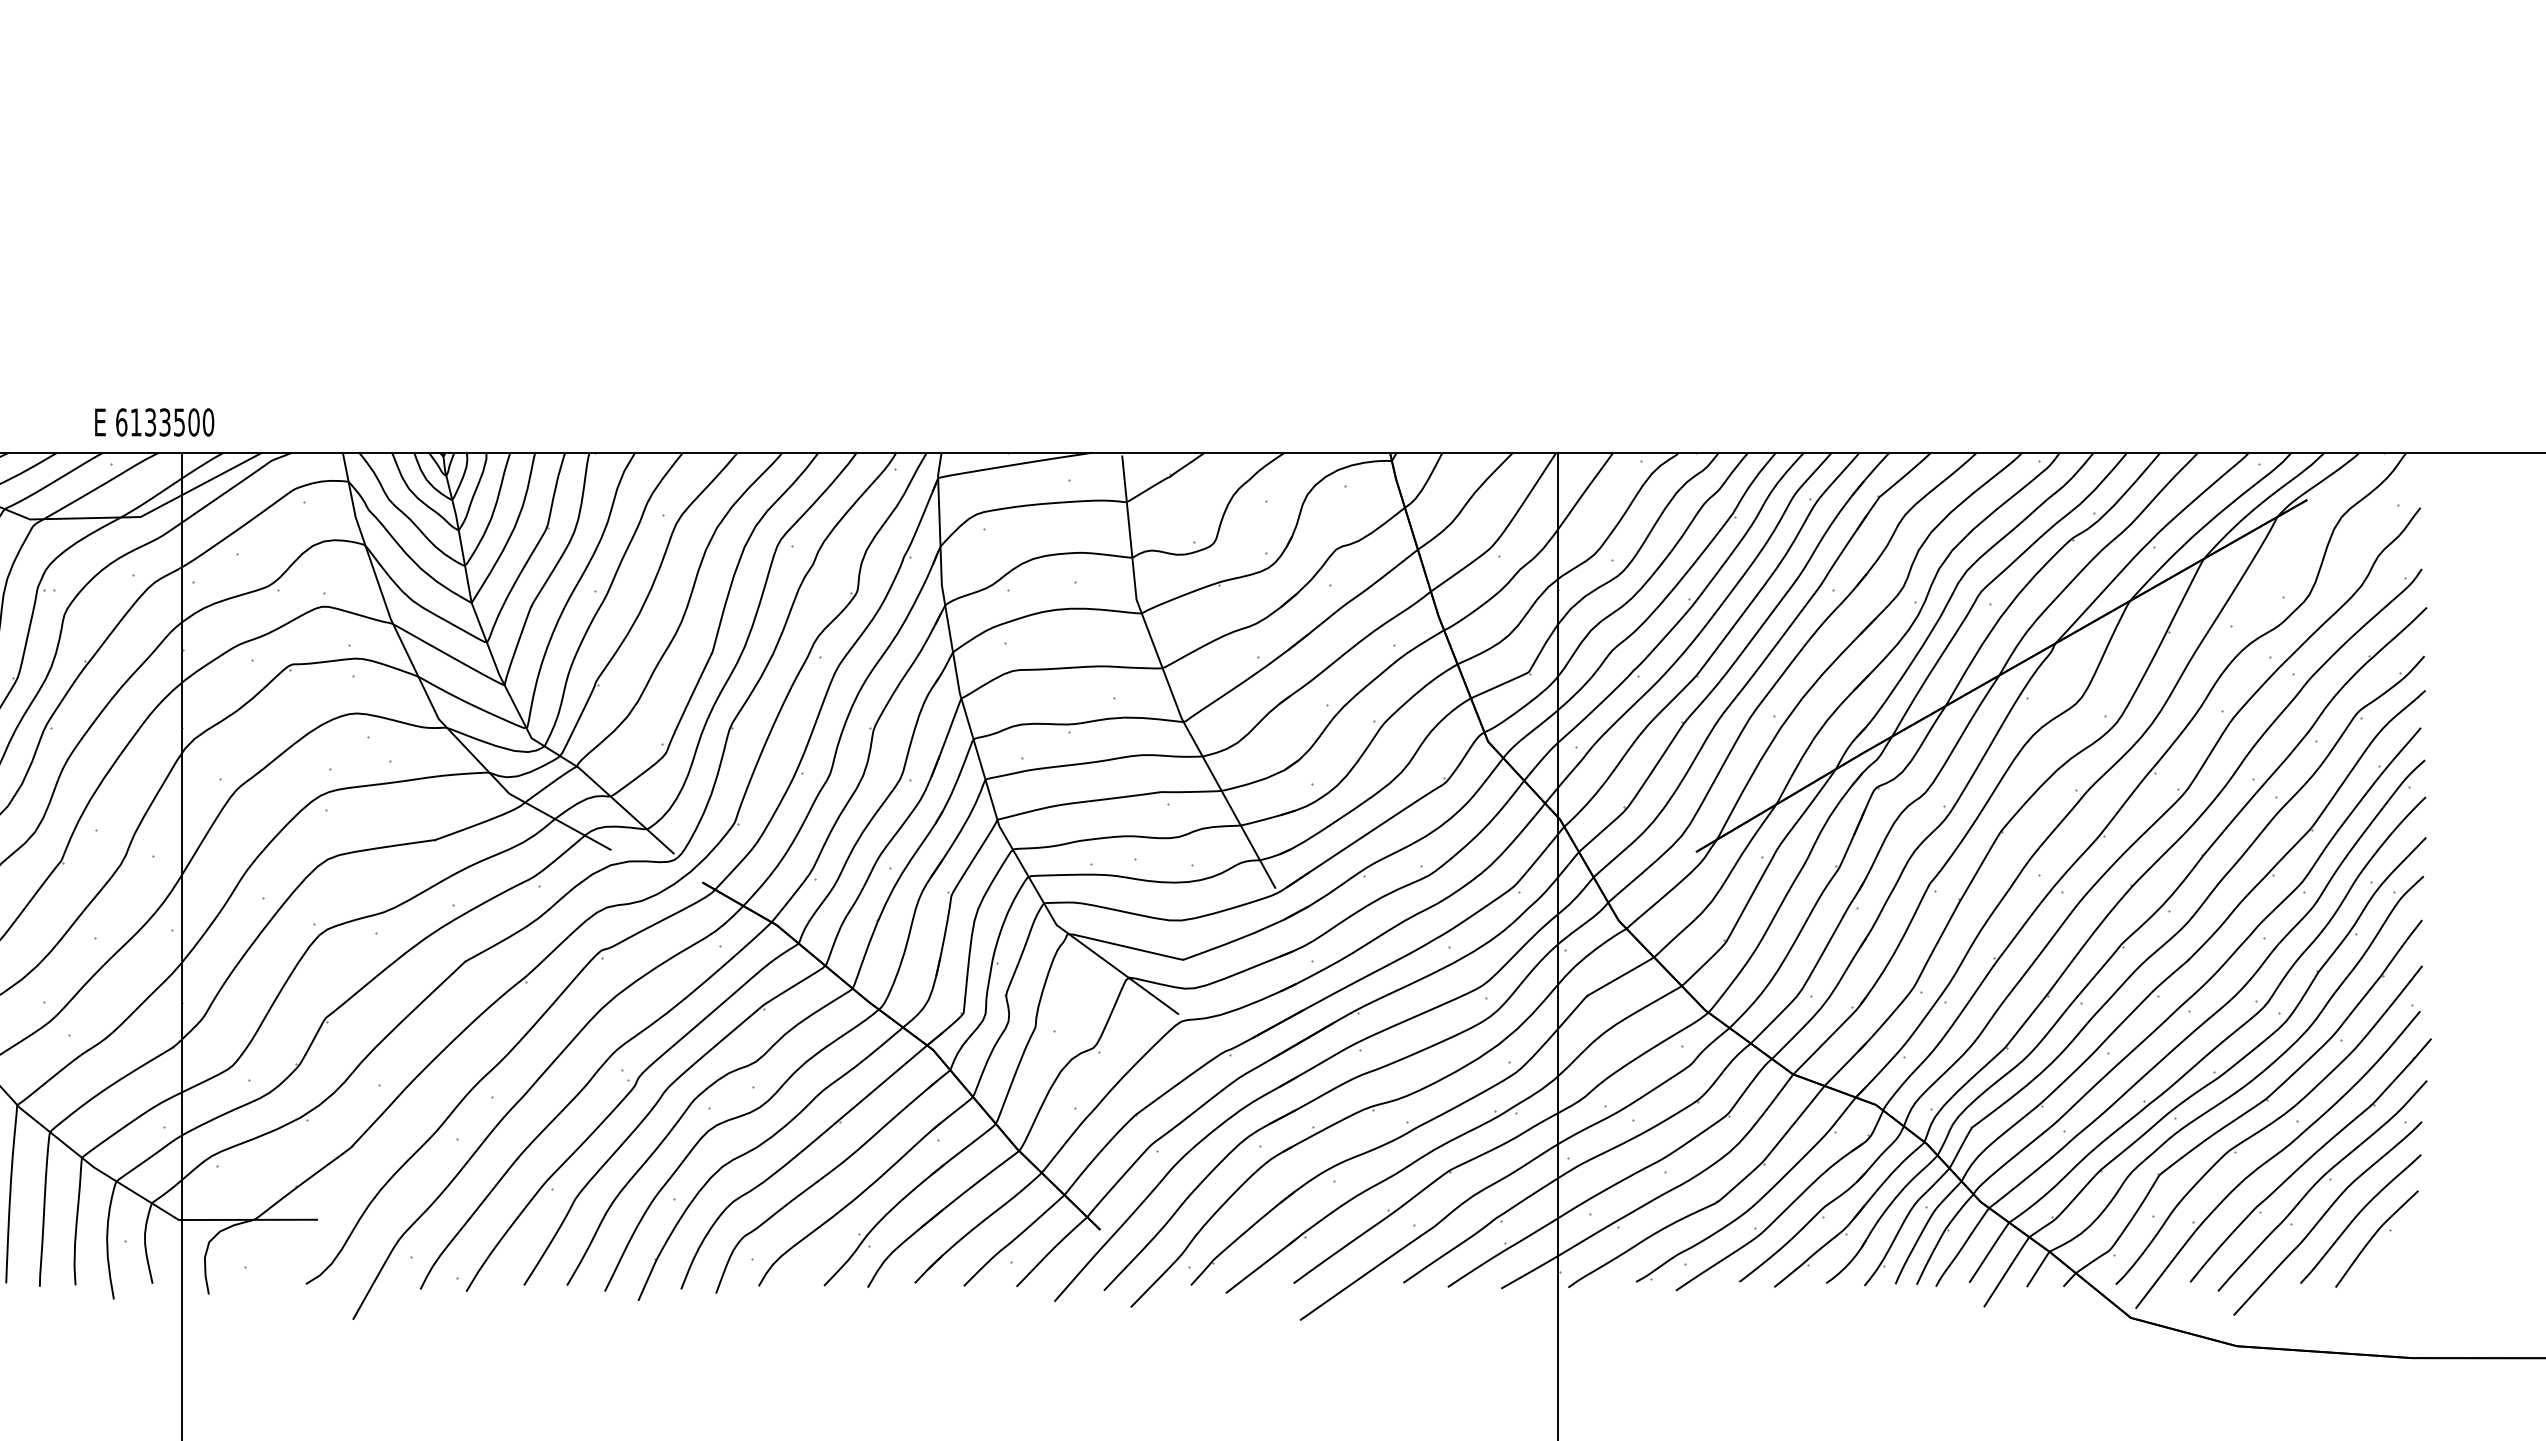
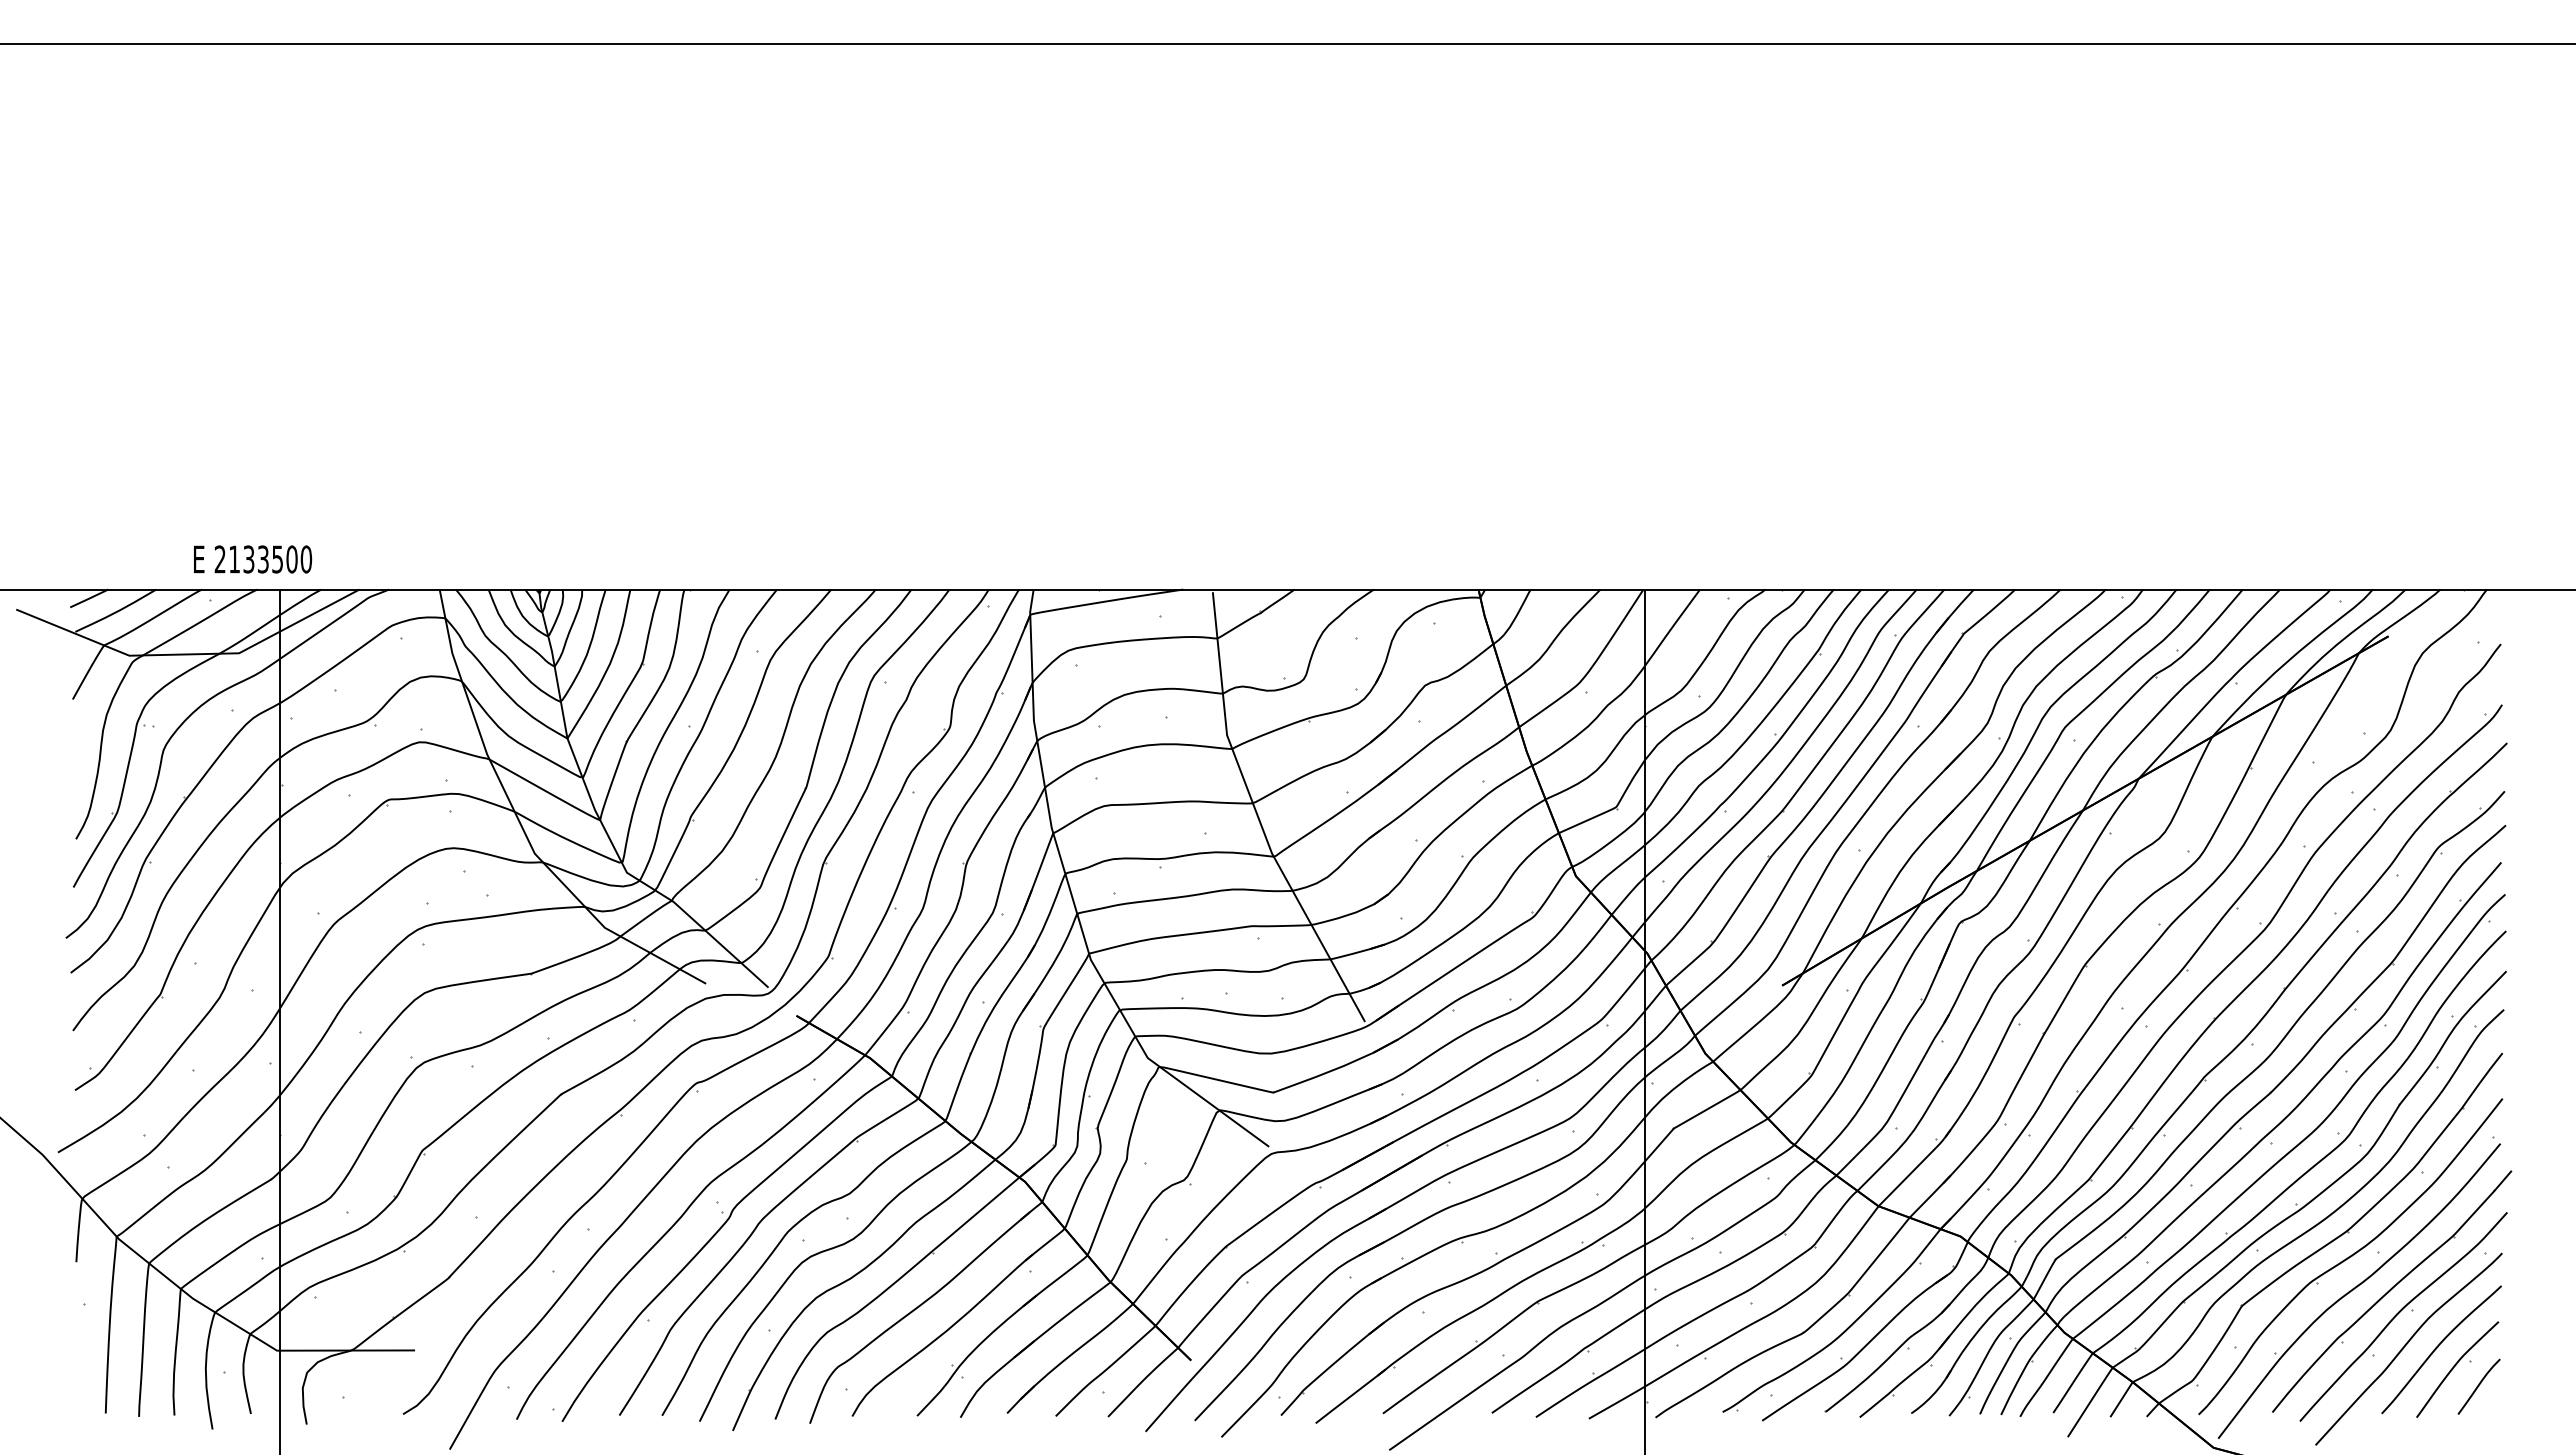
text: (120, 422) -> (219, 559), 6133500 -> 2133500
curve: (2397, 1256) -> (2478, 1386), added

